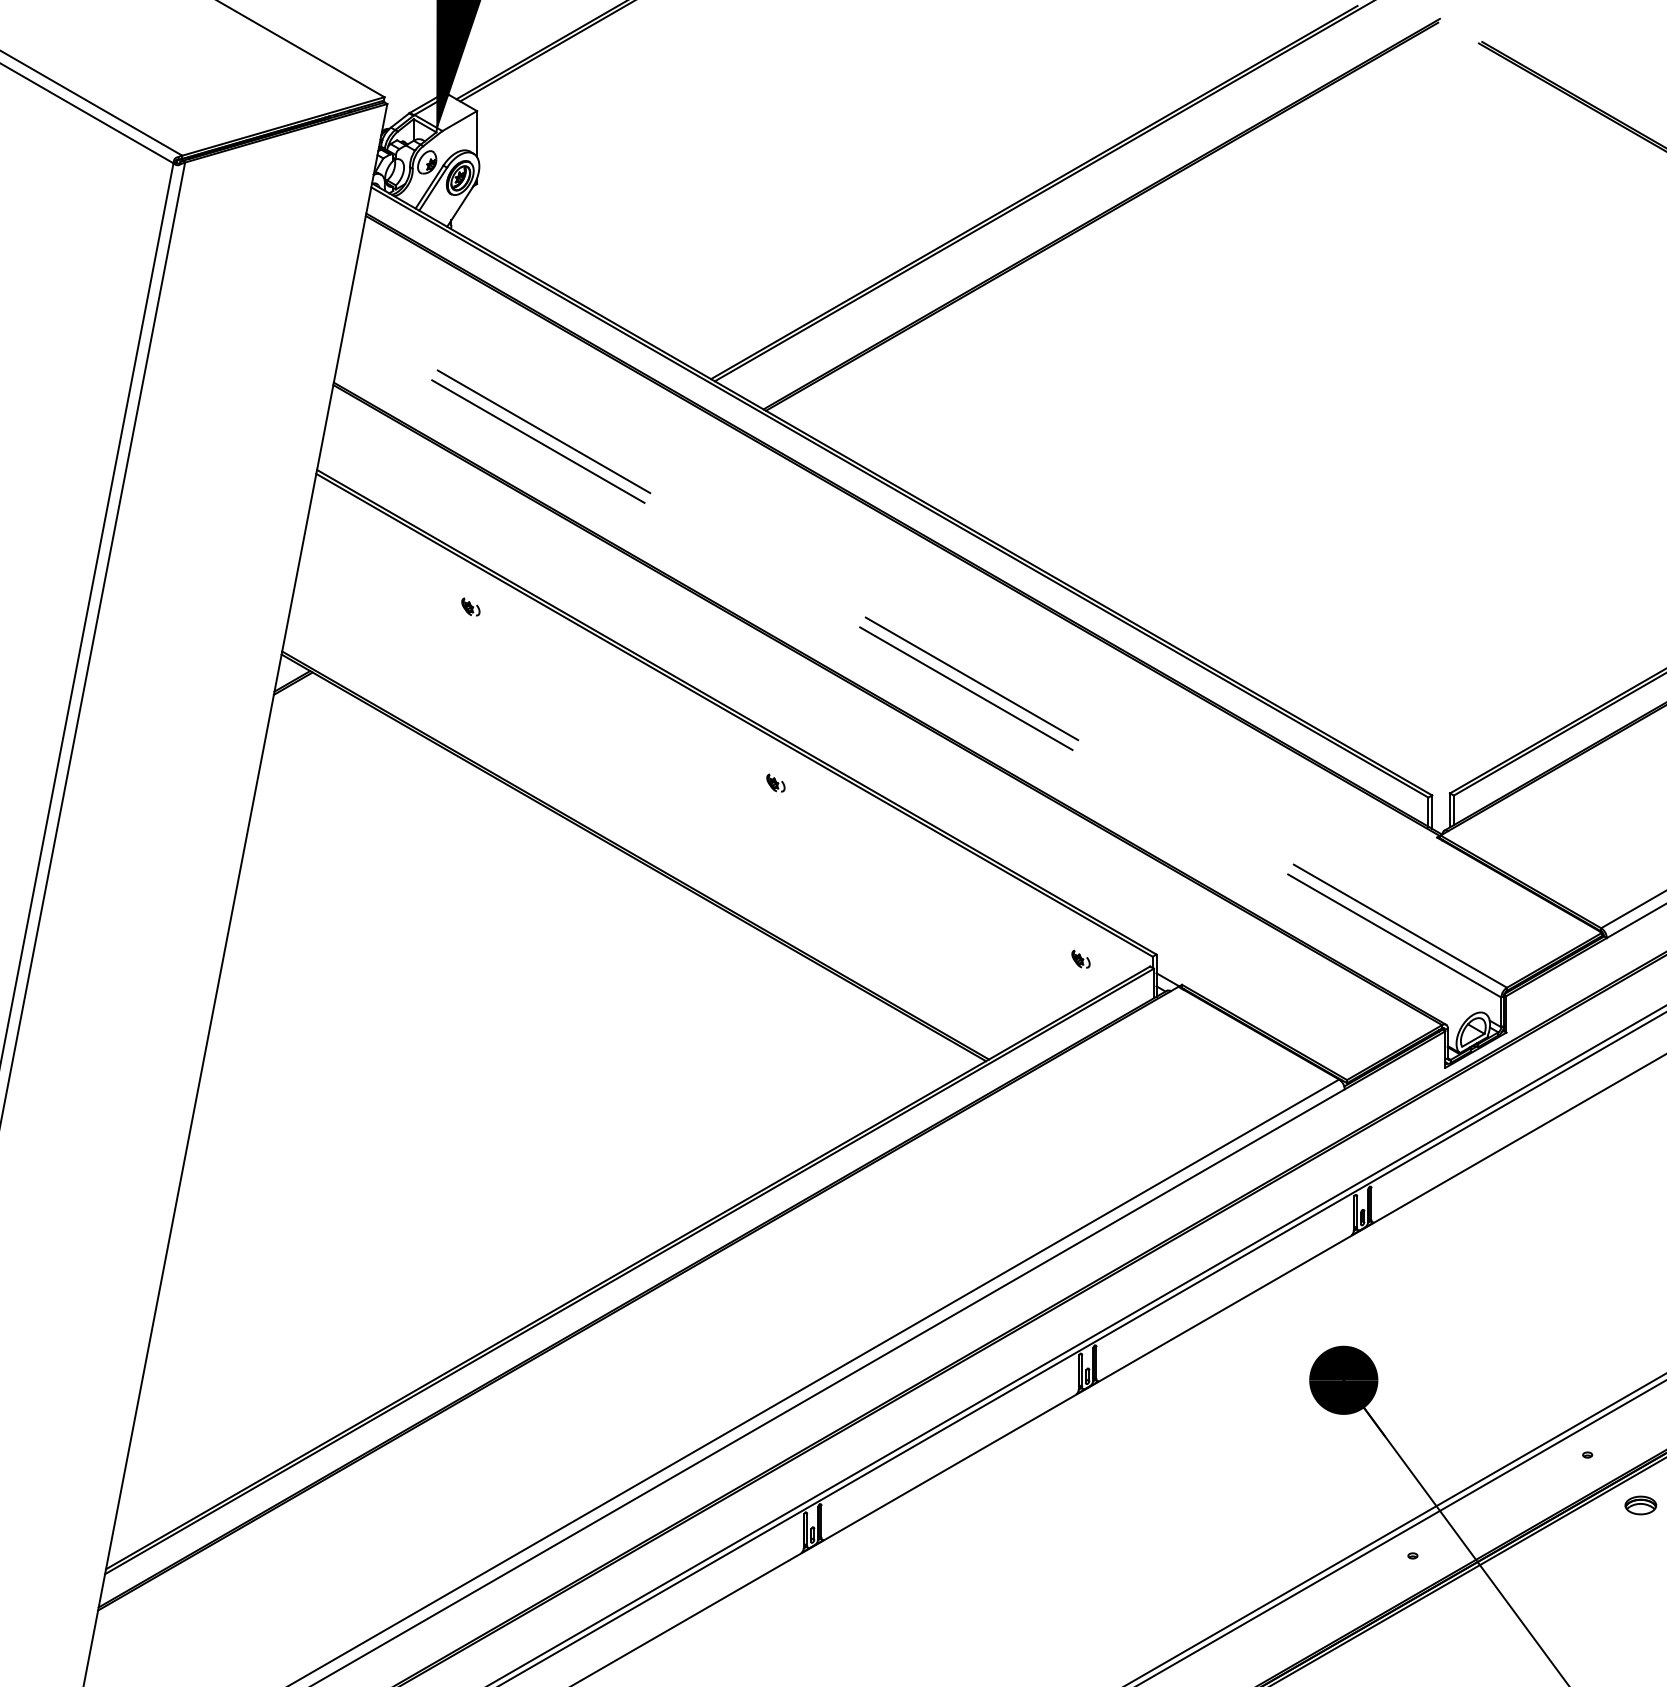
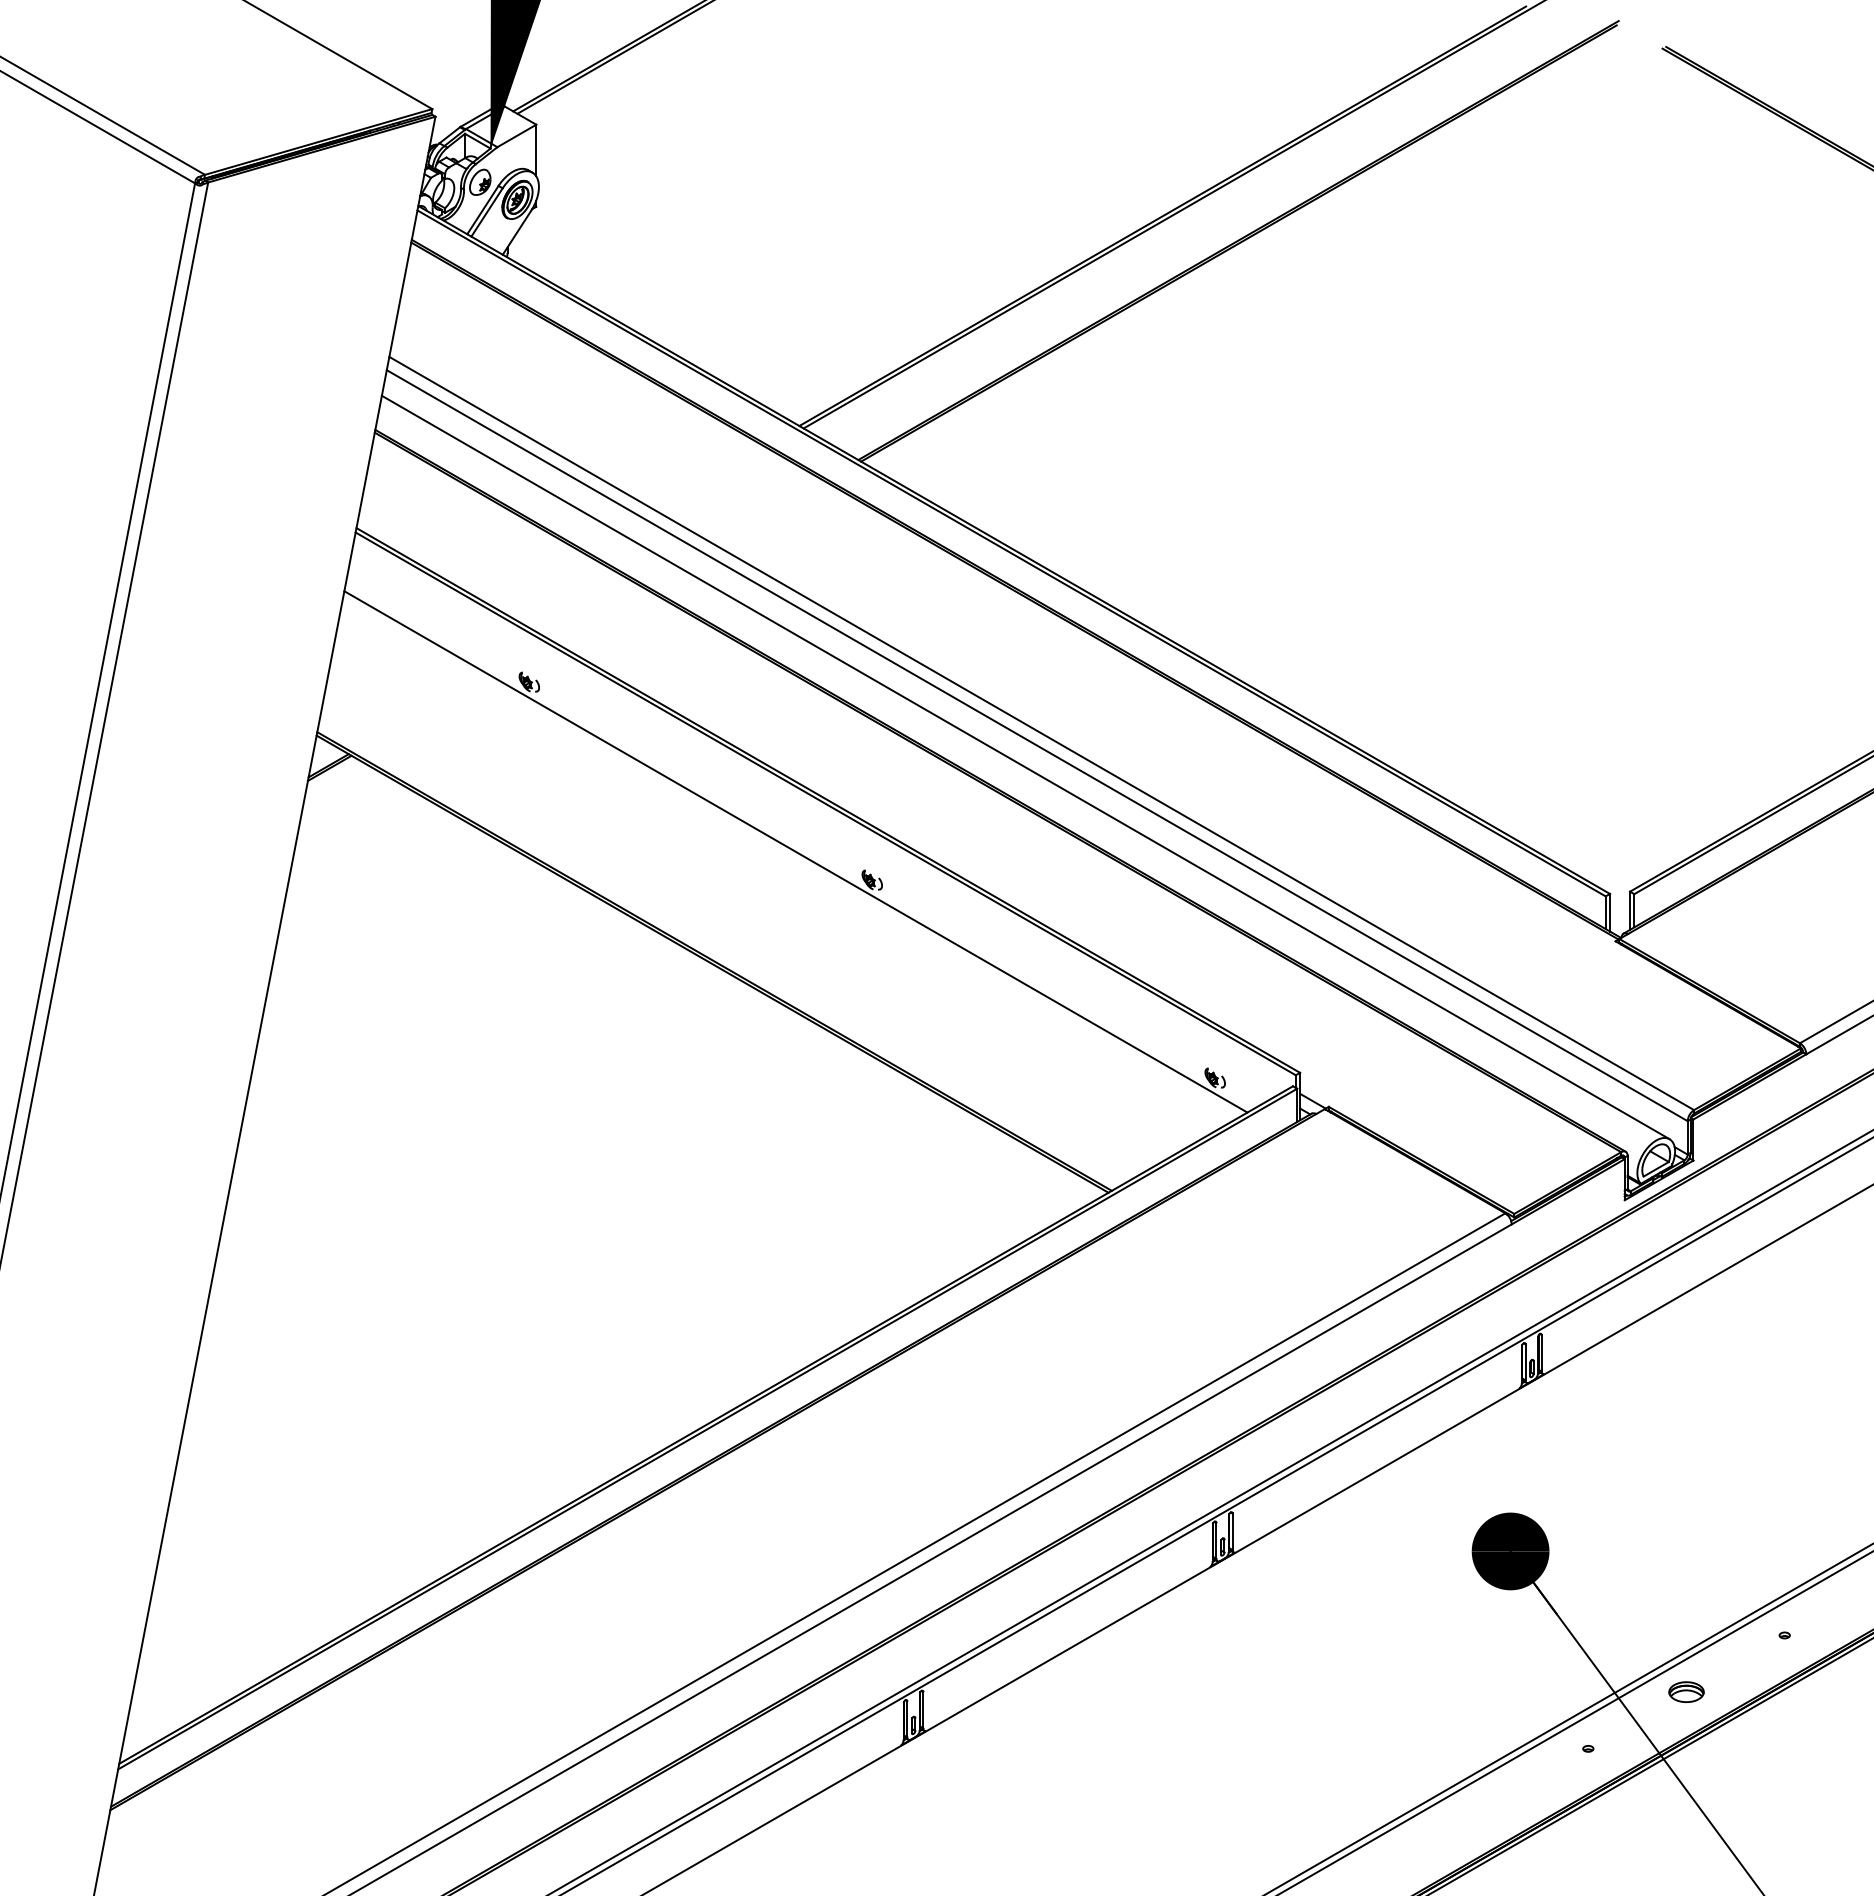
line: (926, 652) -> (1041, 733), dashed -> solid
line: (922, 663) -> (1036, 745), dashed -> solid
line: (912, 682) -> (1025, 767), added
line: (707, 757) -> (795, 851), added
part: (1640, 1504) -> (1686, 1691), moved

